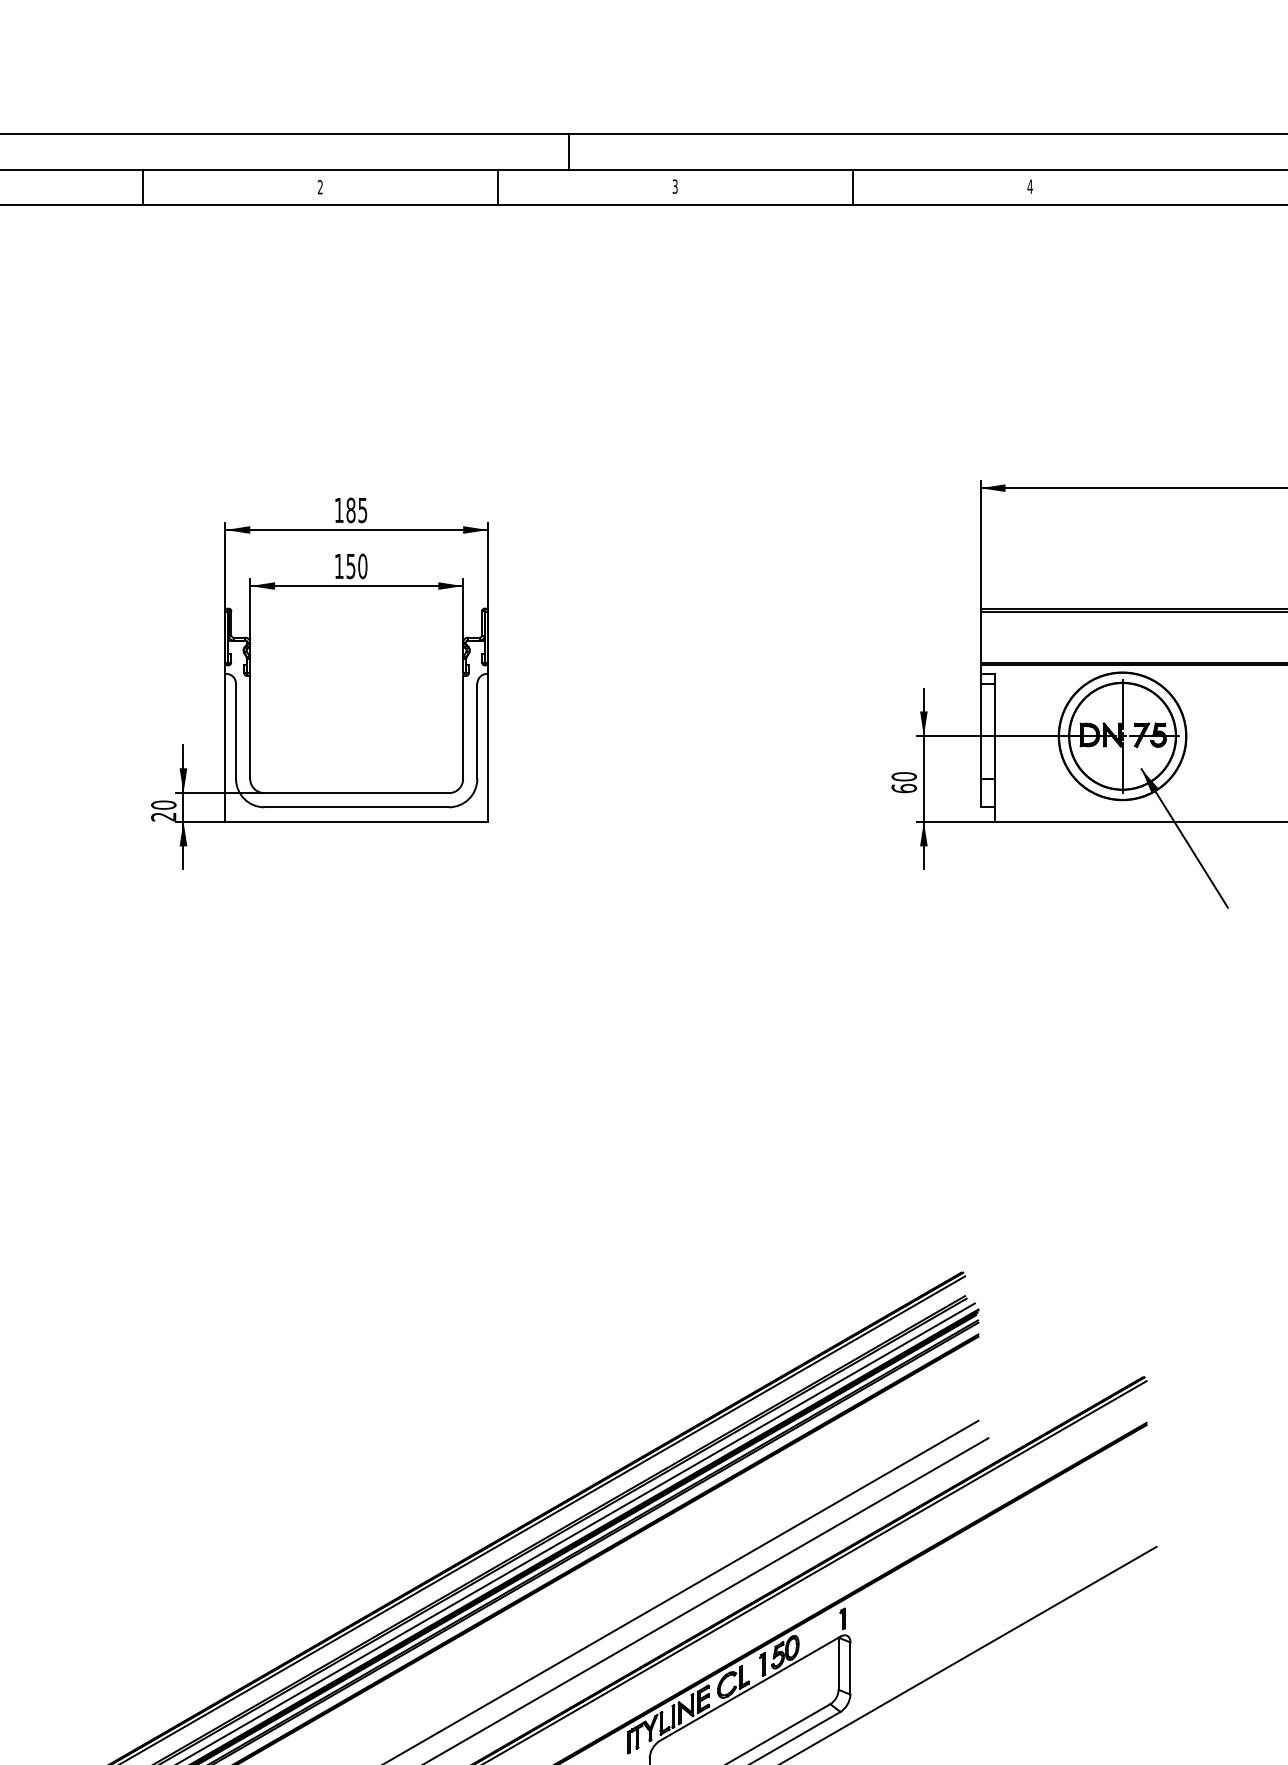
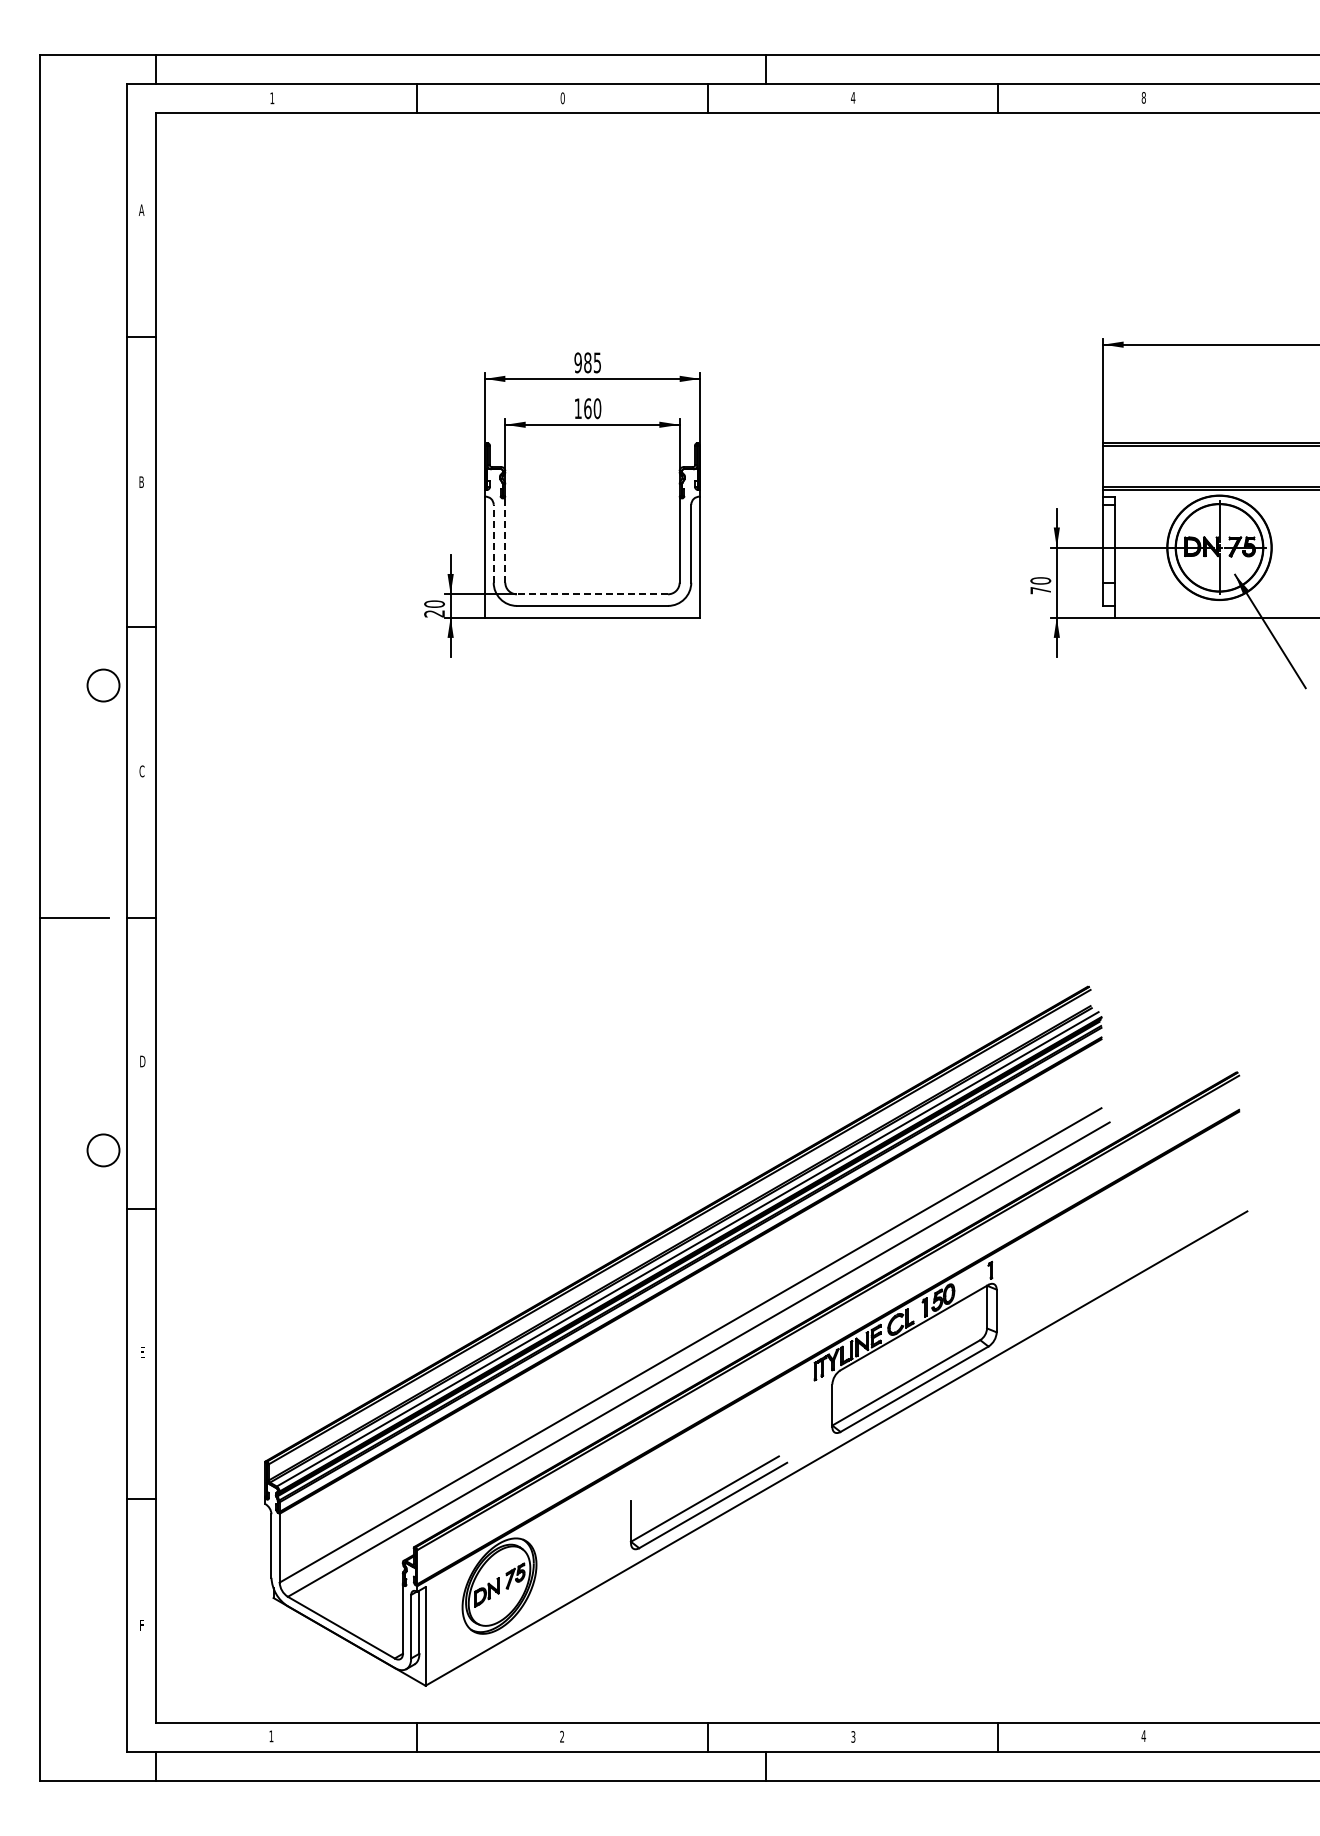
text: (675, 186) -> (853, 97), 3 -> 4
text: (1029, 186) -> (1143, 97), 4 -> 8
text: (320, 187) -> (562, 98), 2 -> 0
text: (338, 509) -> (577, 362), 185 -> 985
text: (350, 566) -> (587, 408), 150 -> 160
line: (250, 727) -> (505, 540), solid -> dashed
line: (235, 731) -> (493, 543), solid -> dashed
text: (903, 788) -> (1040, 590), 60 -> 70
line: (356, 793) -> (592, 594), solid -> dashed

